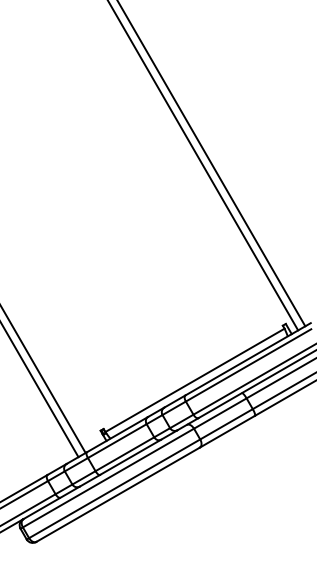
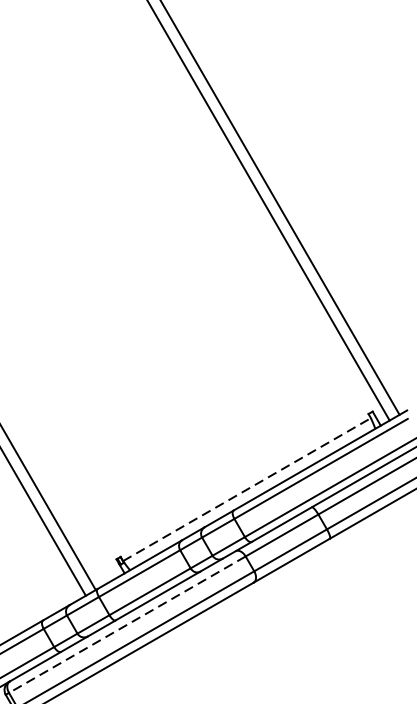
line: (195, 380) -> (247, 489), solid -> dashed
line: (108, 478) -> (127, 625), solid -> dashed

